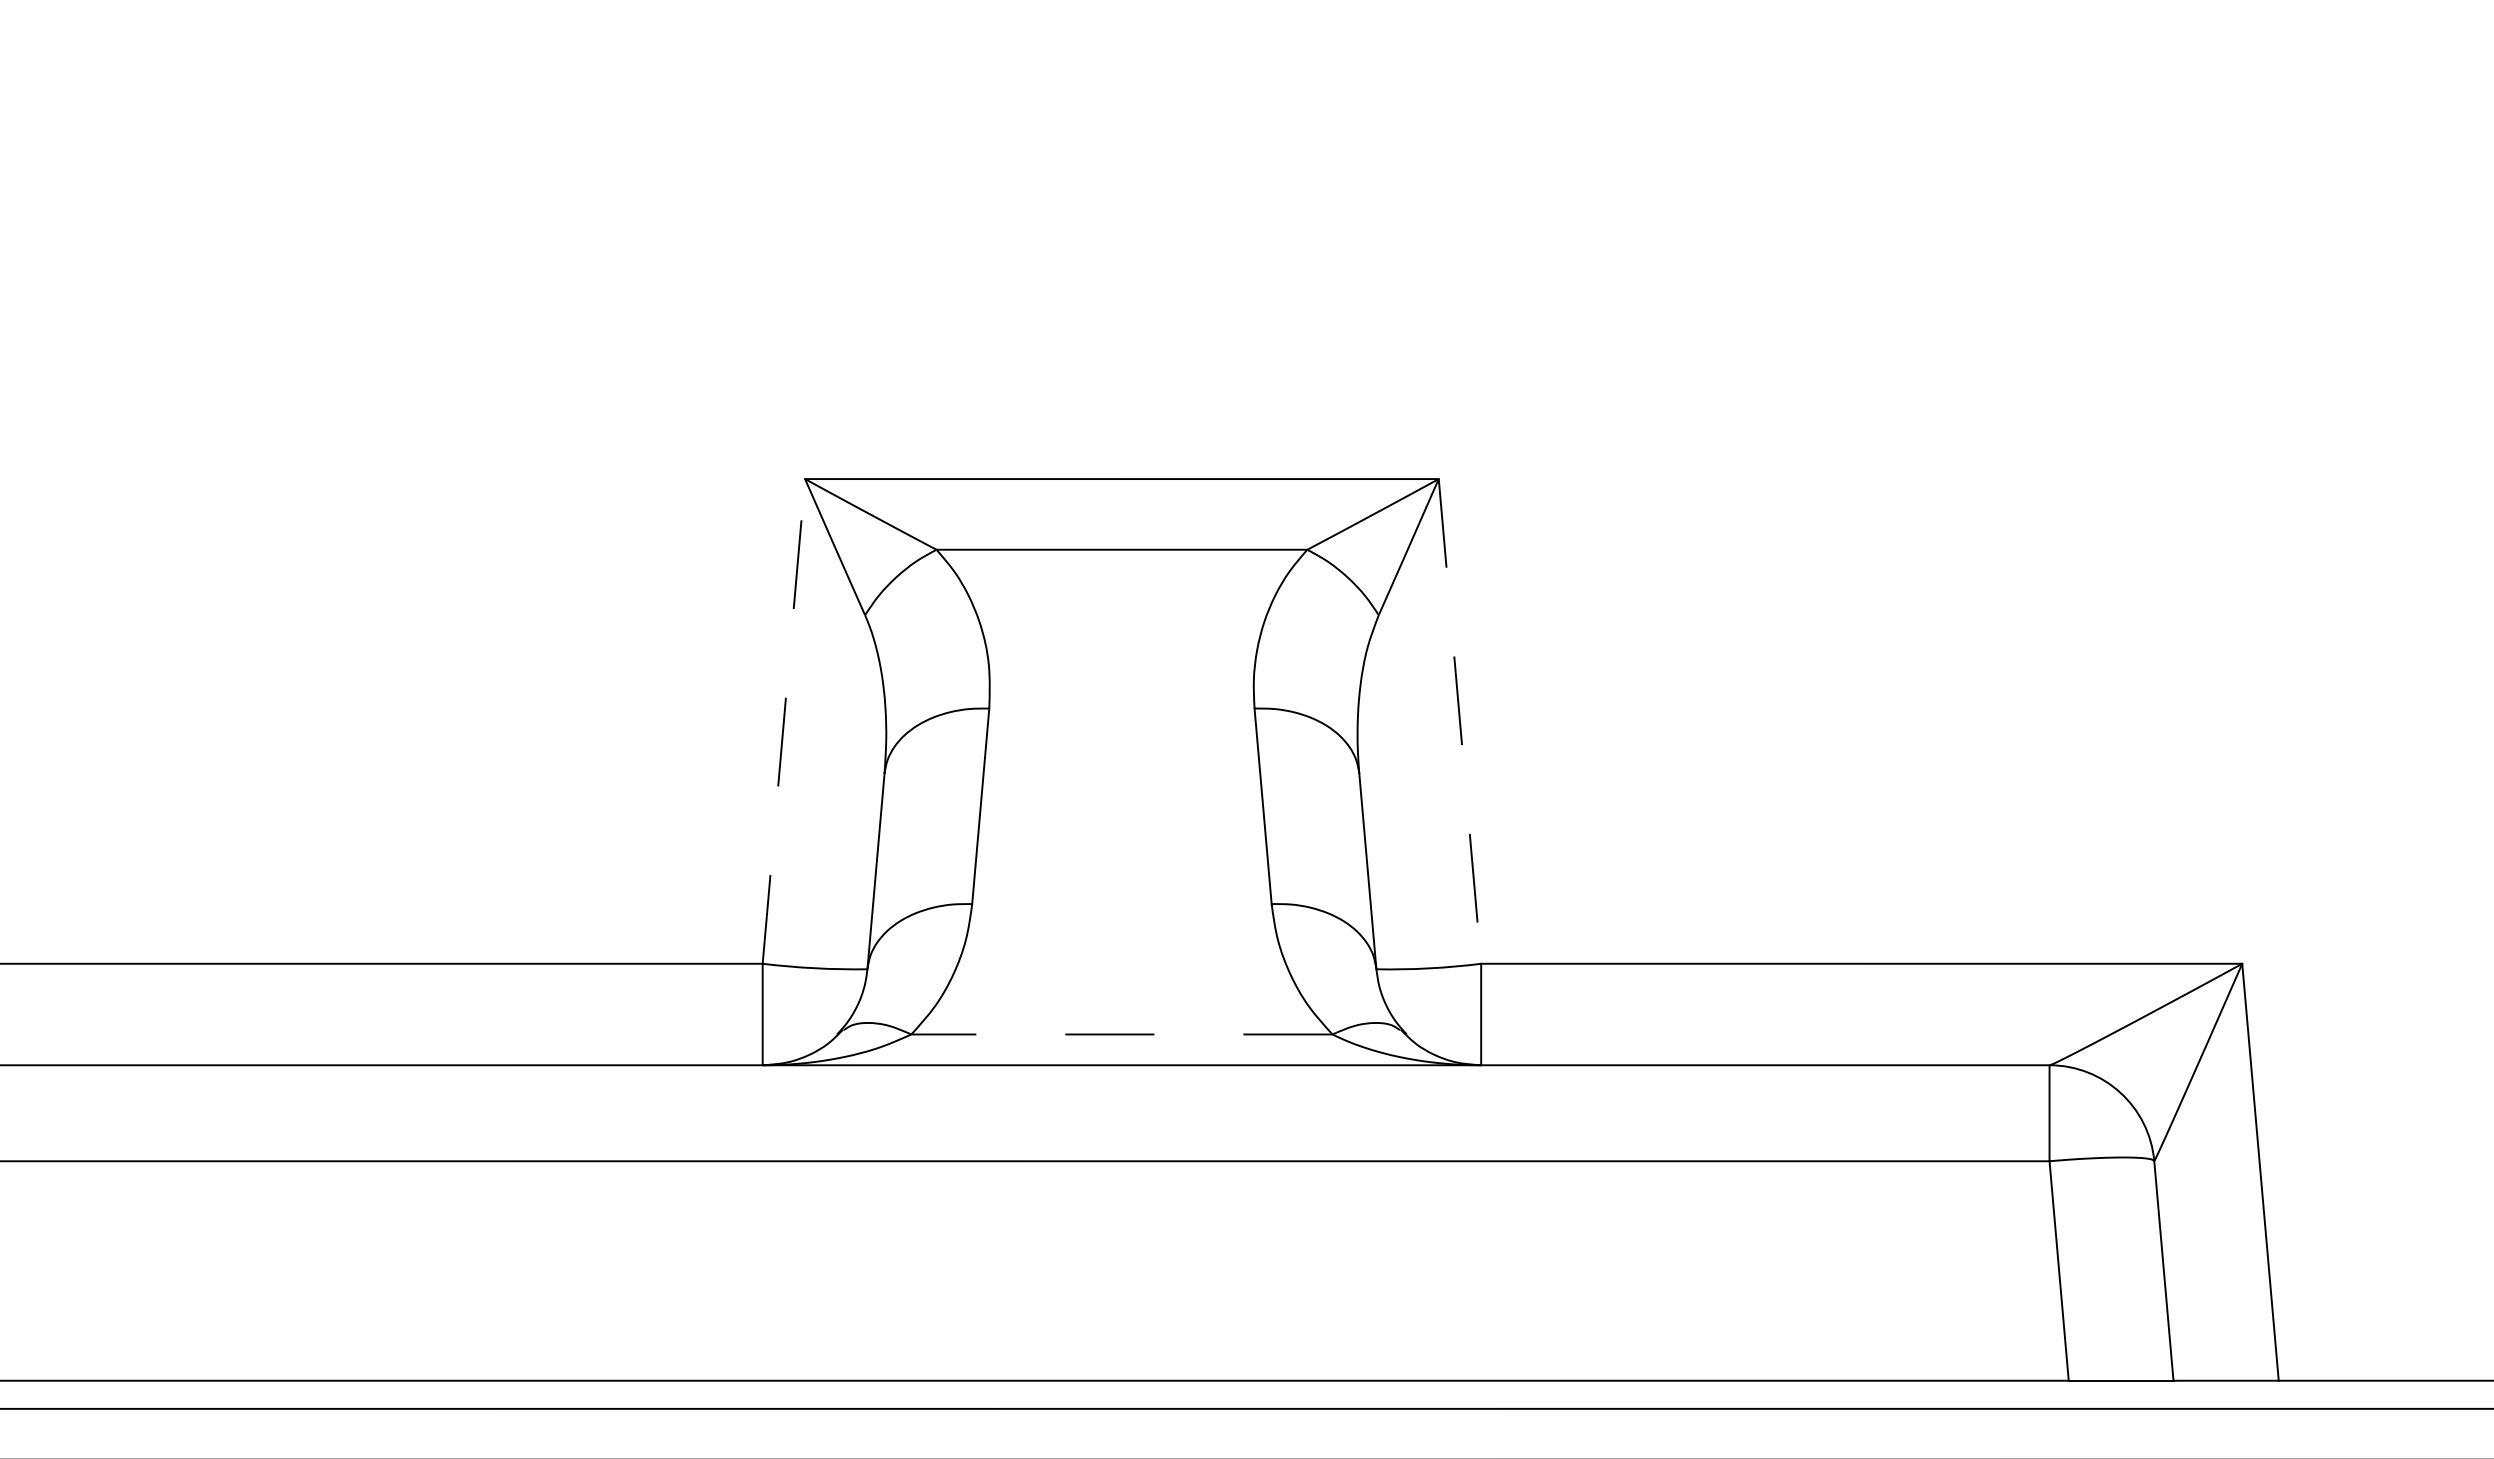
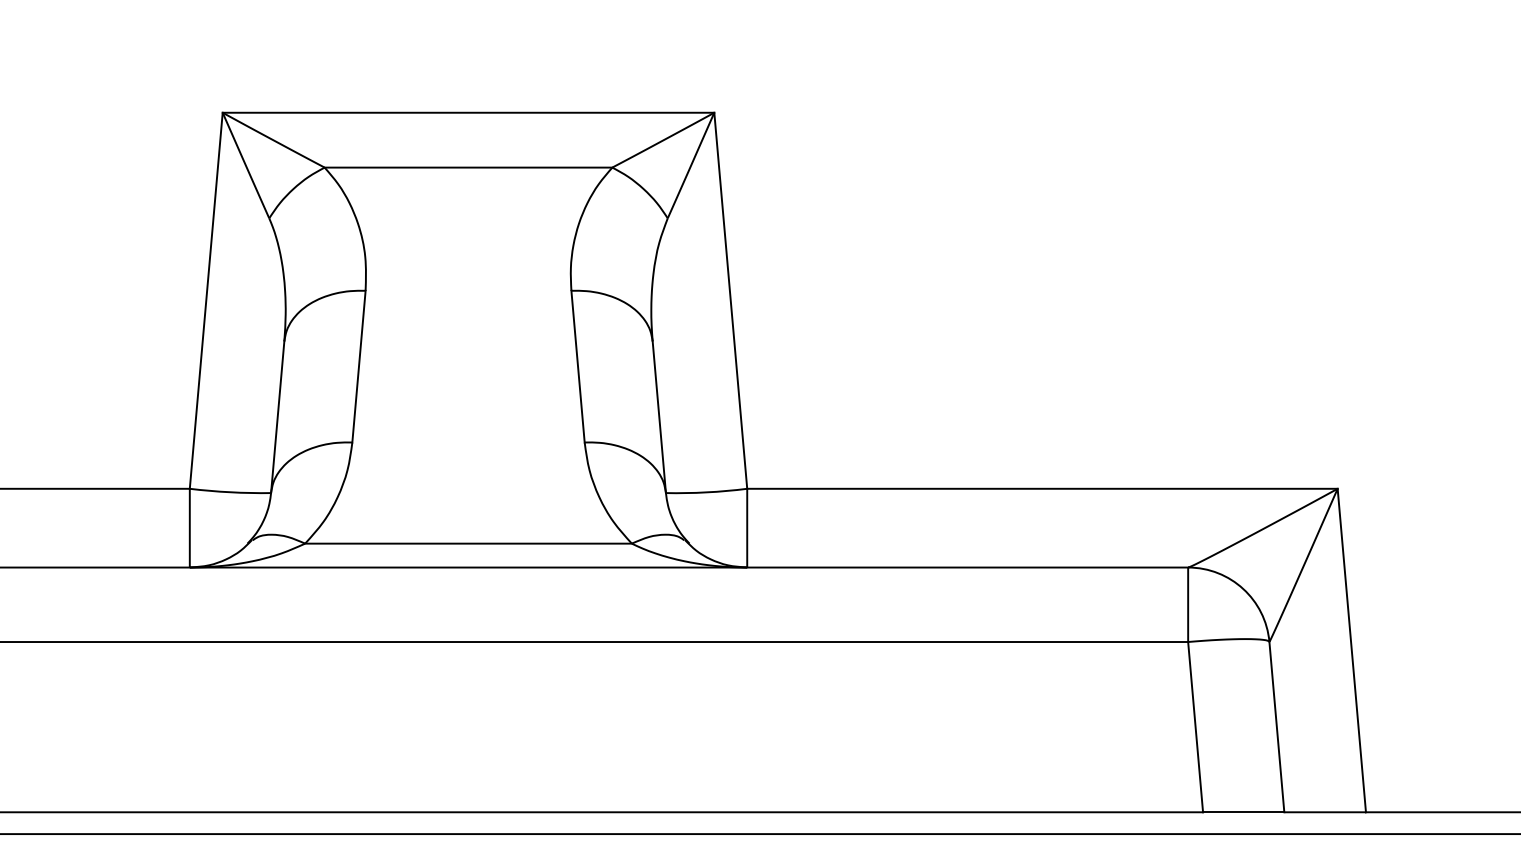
line: (783, 720) -> (205, 300), dashed -> solid
line: (1460, 721) -> (731, 300), dashed -> solid
line: (1121, 1034) -> (468, 543), dashed -> solid

